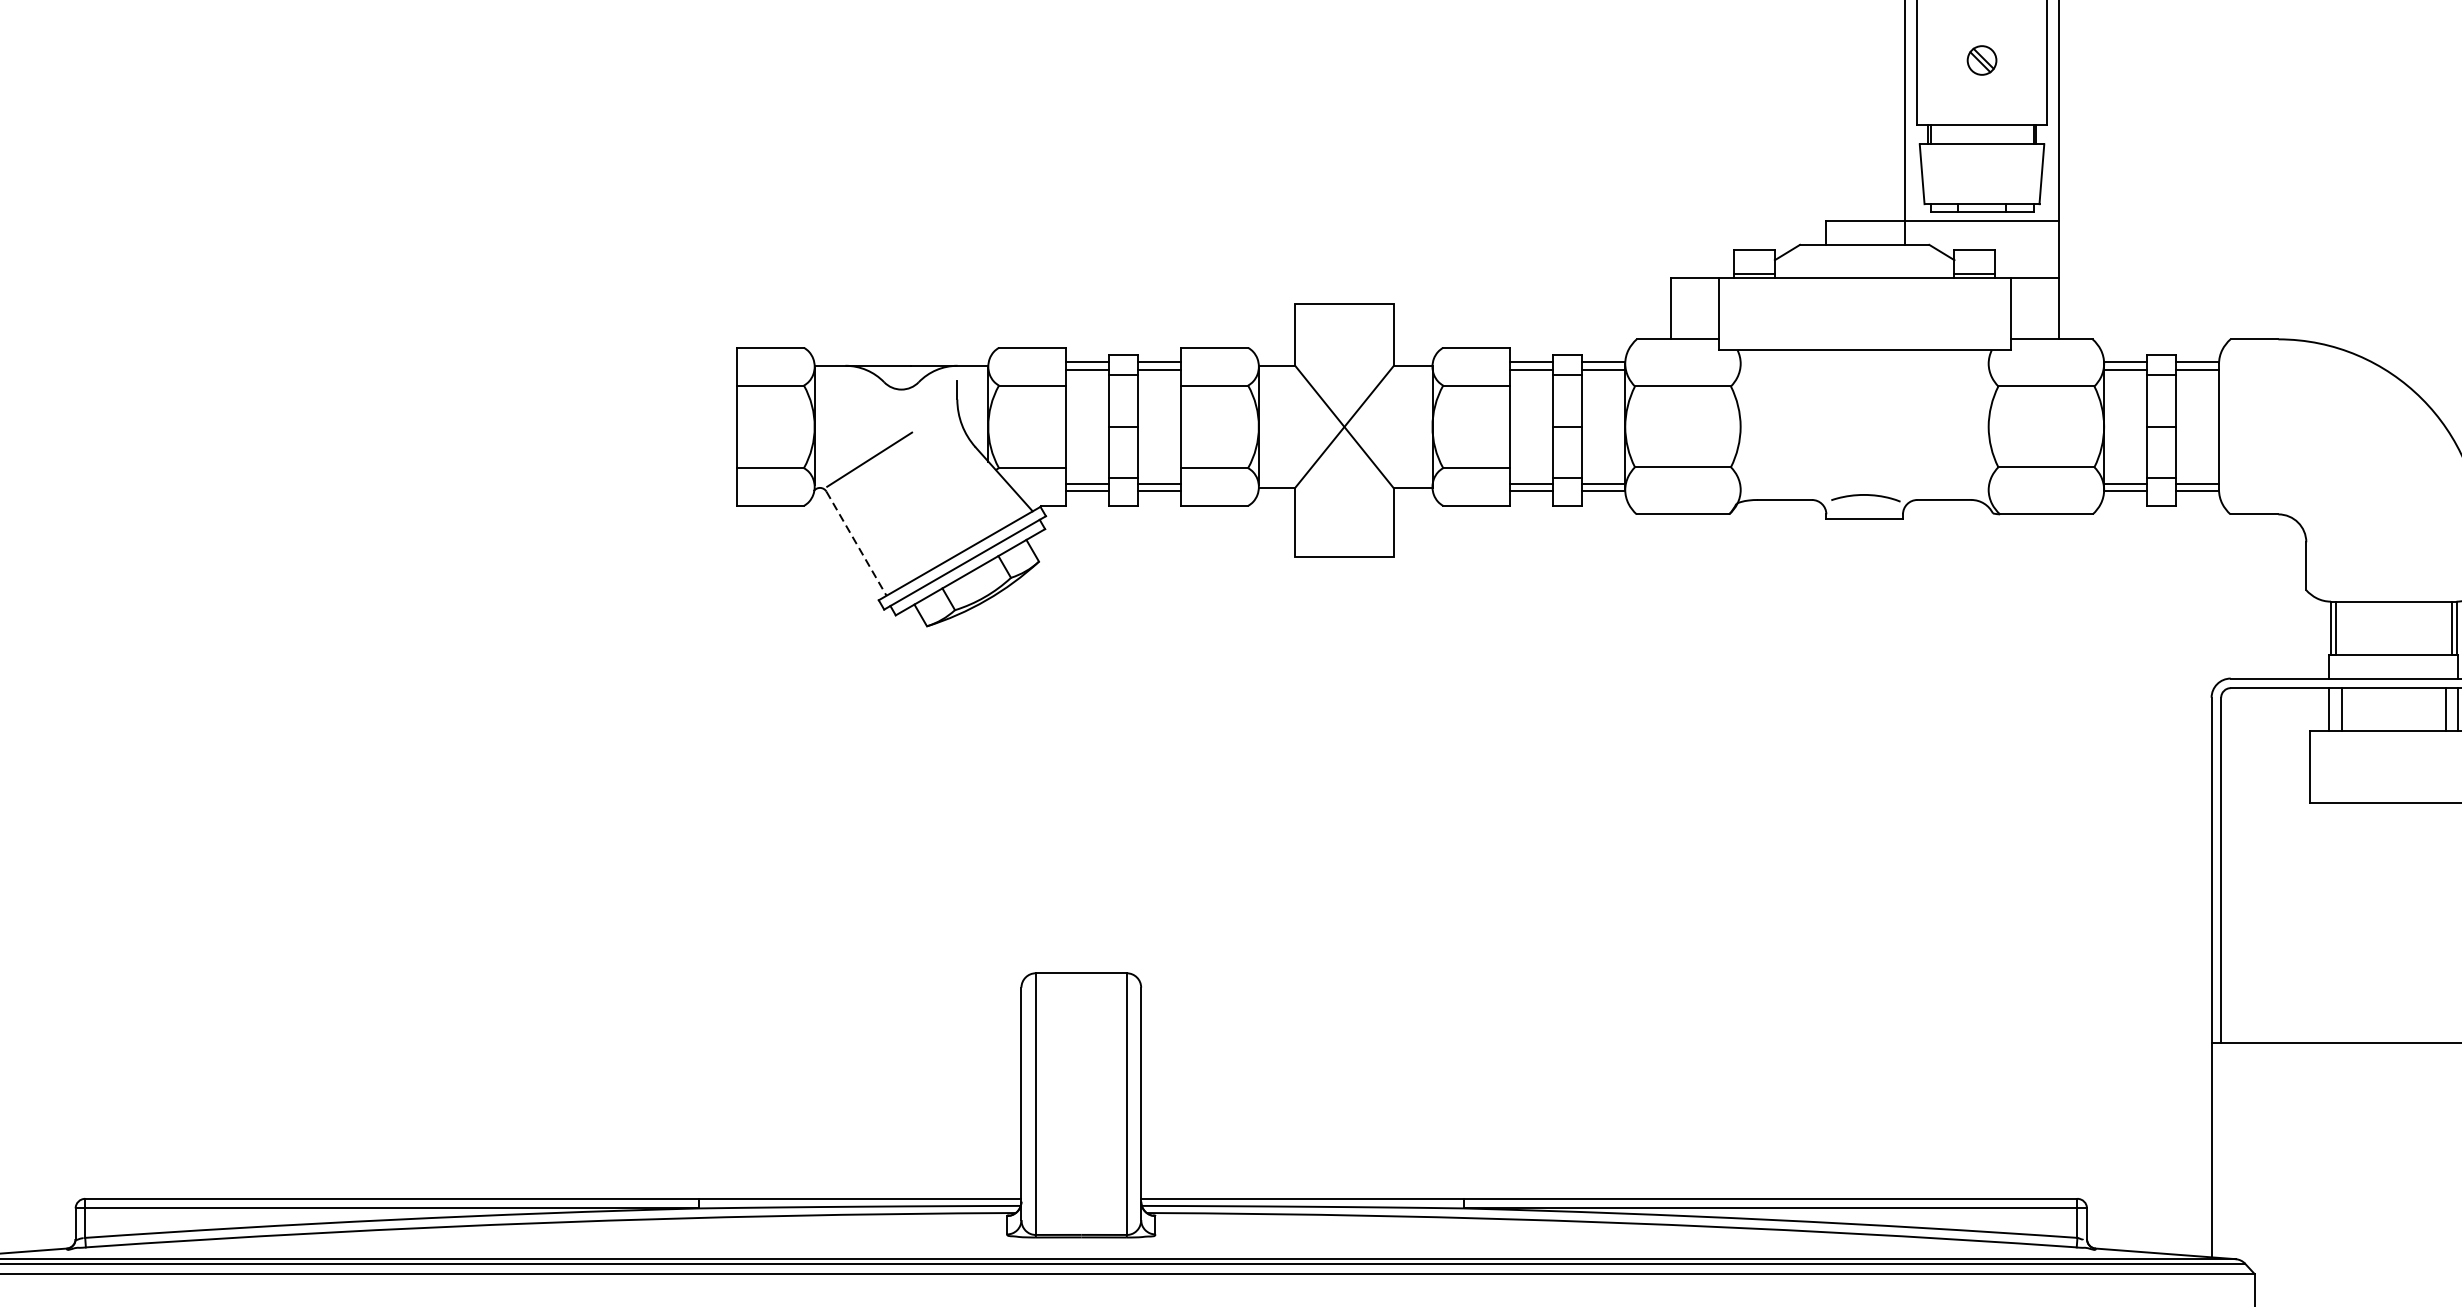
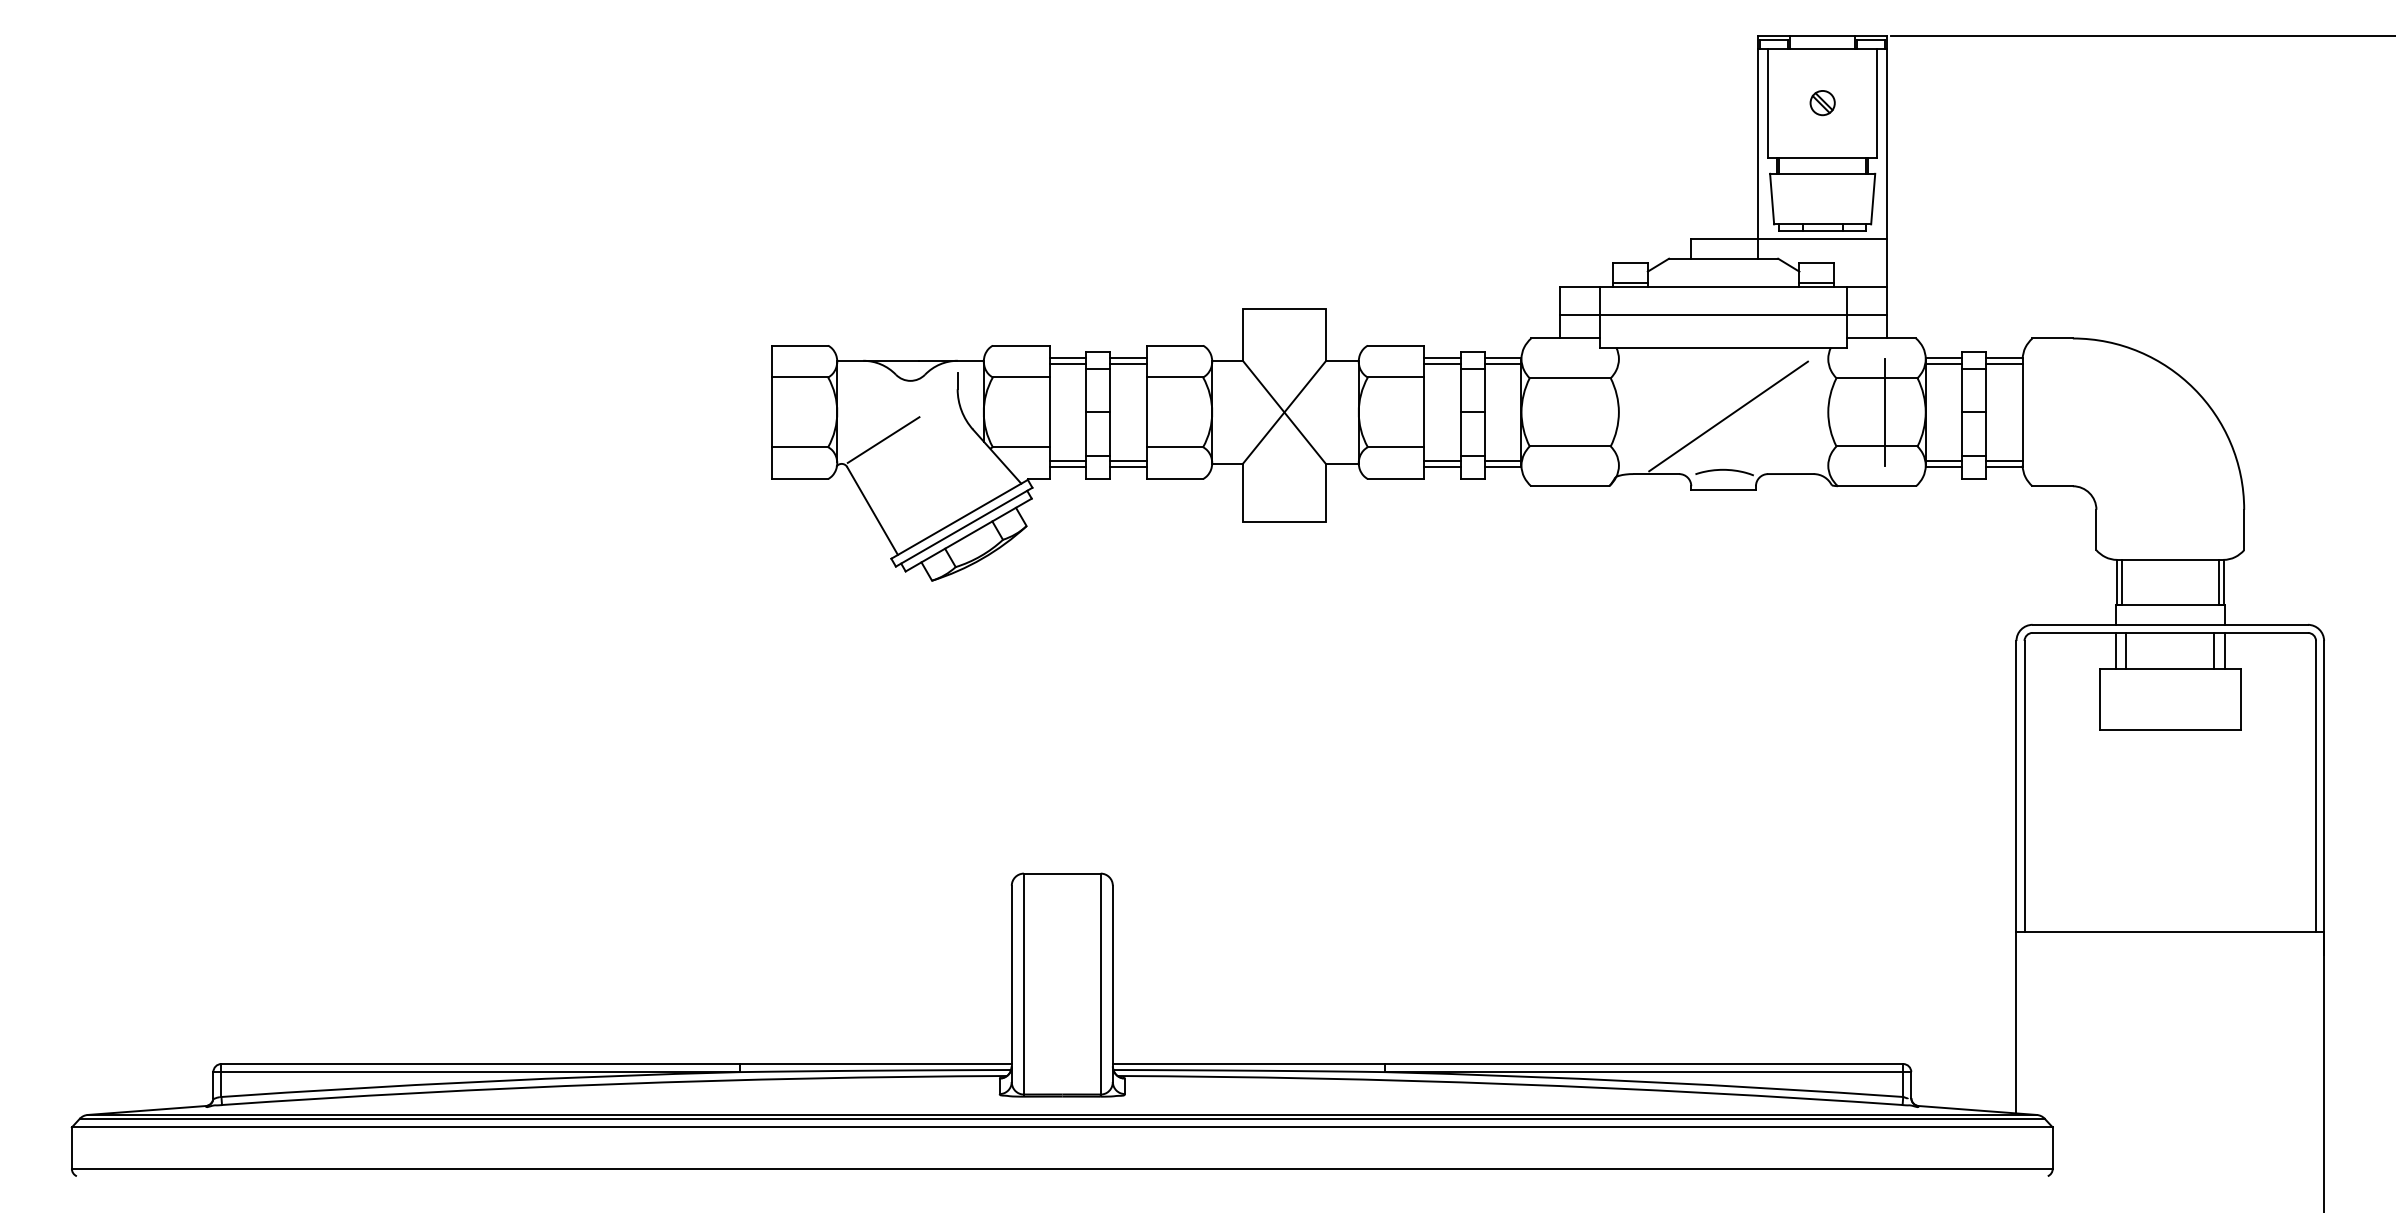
line: (1864, 312) -> (1723, 315), added
line: (2056, 425) -> (1885, 411), added
line: (1870, 431) -> (1728, 416), added
line: (856, 544) -> (872, 511), dashed -> solid

